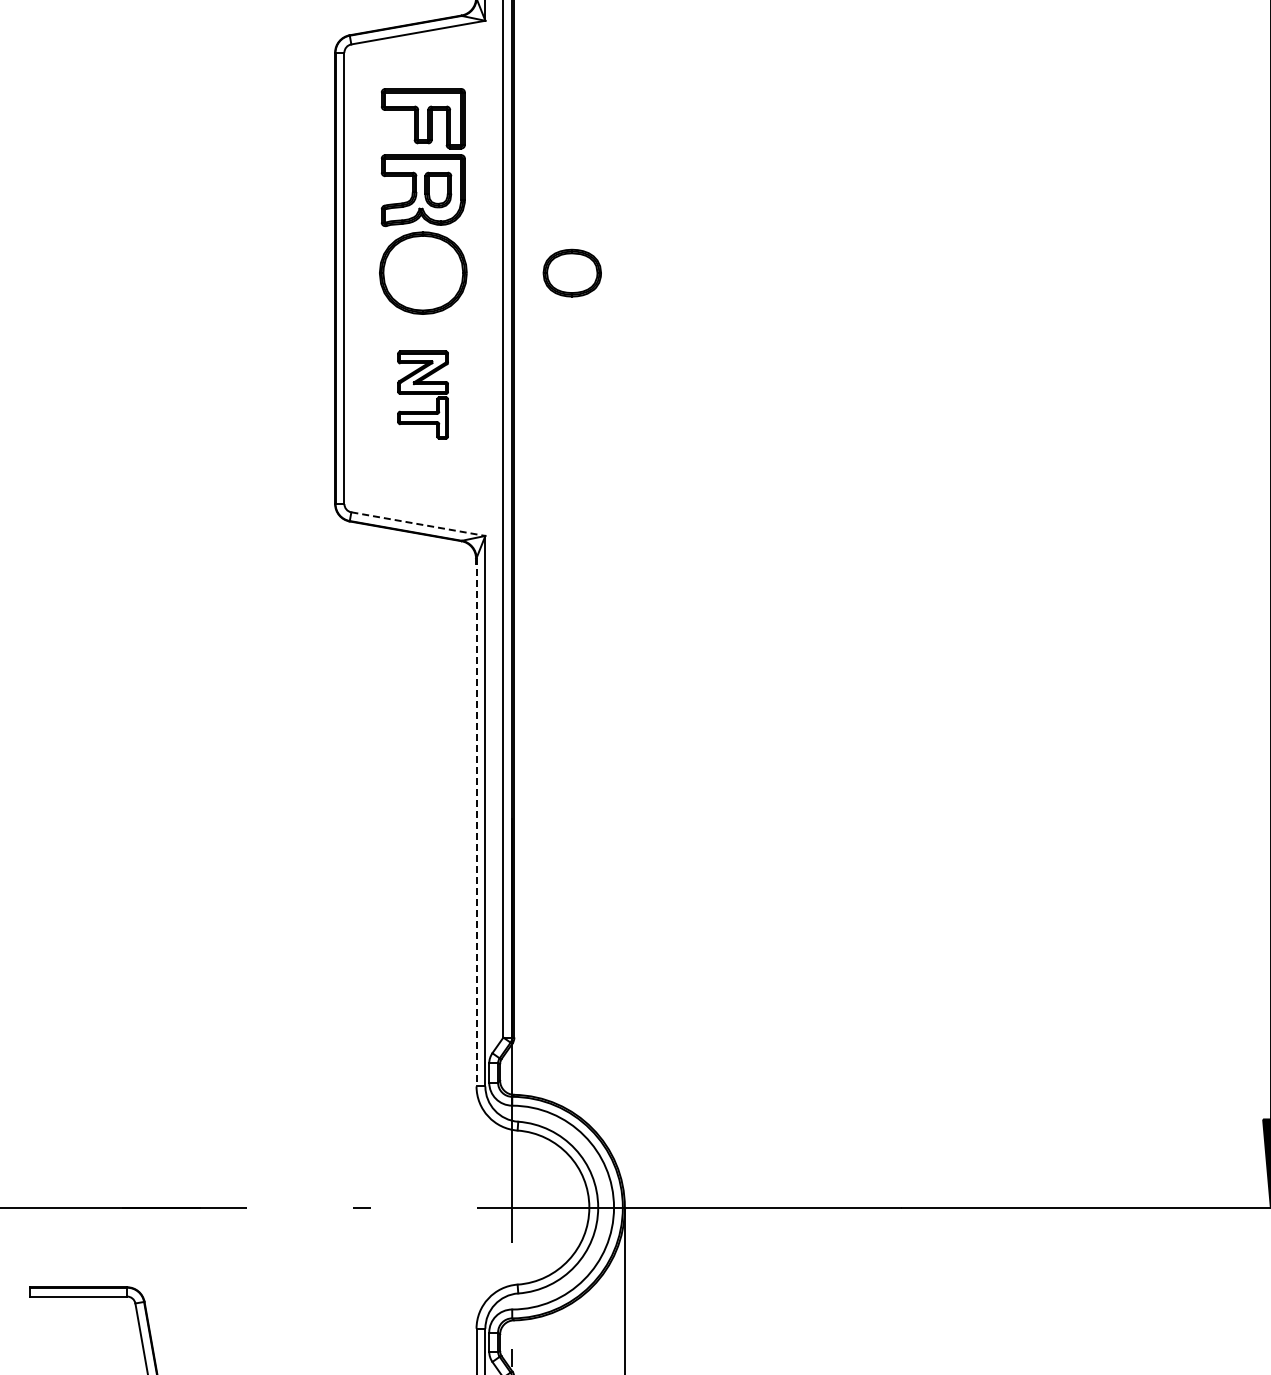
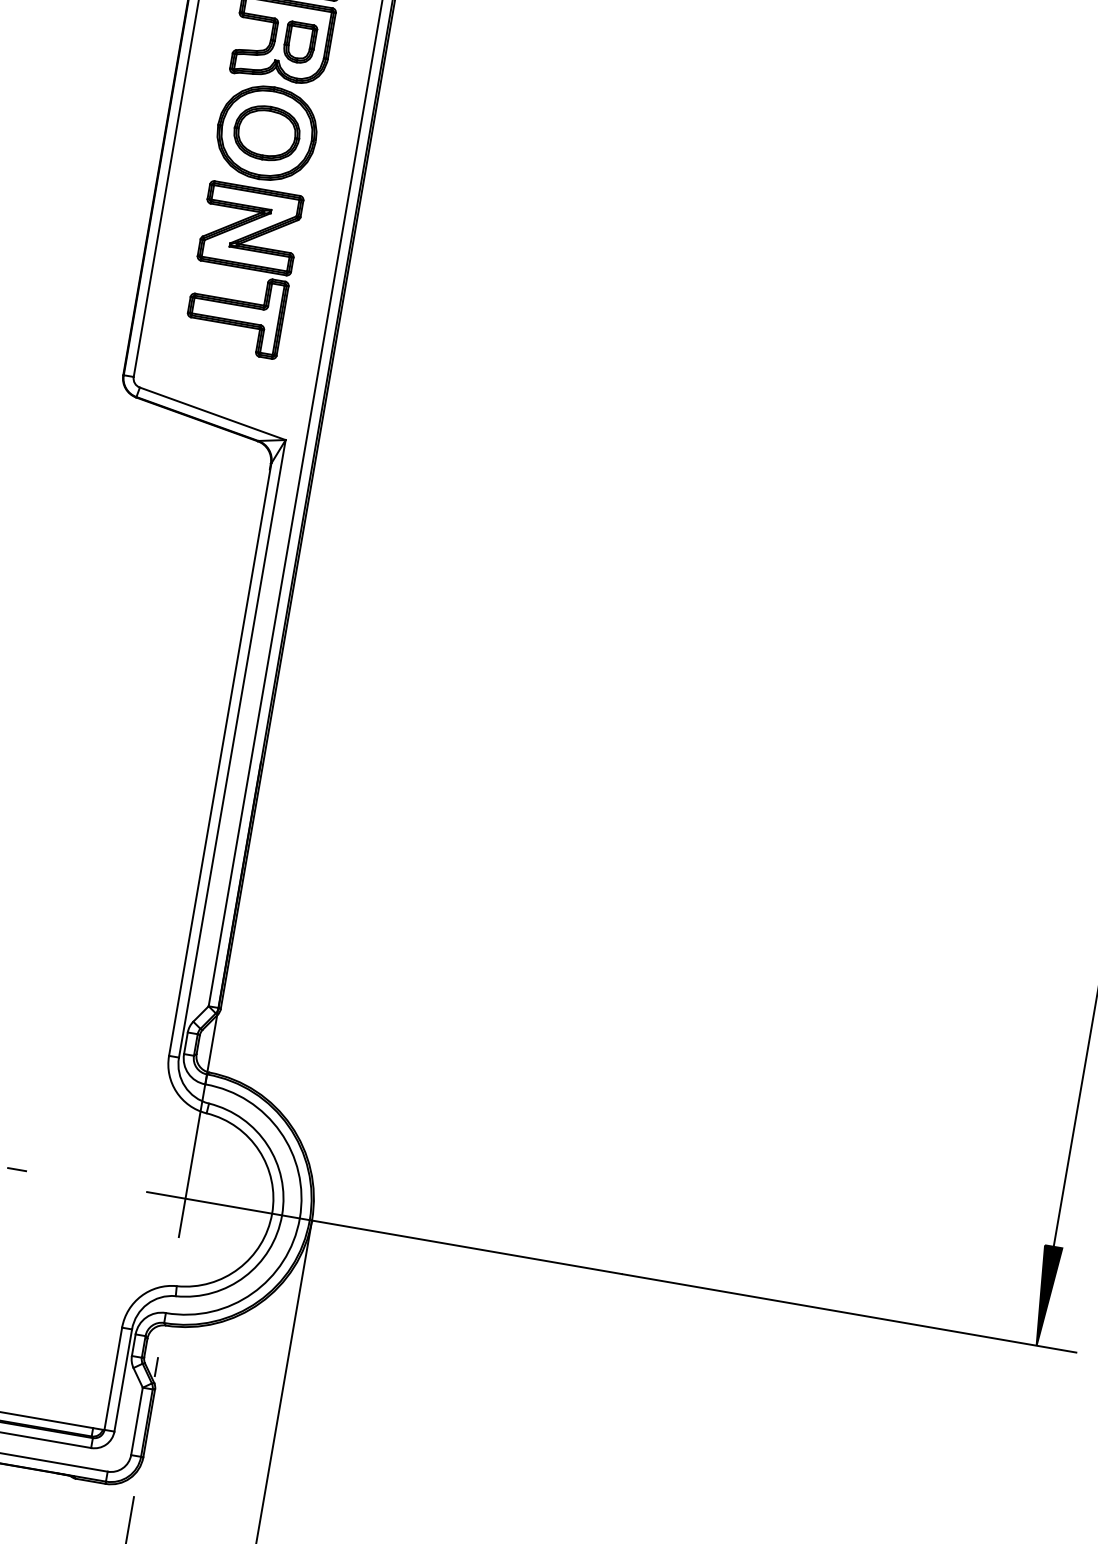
part: (571, 272) -> (266, 132), moved
part: (422, 394) -> (242, 269), size x1.67
line: (418, 524) -> (212, 414), dashed -> solid
line: (476, 822) -> (220, 759), dashed -> solid

